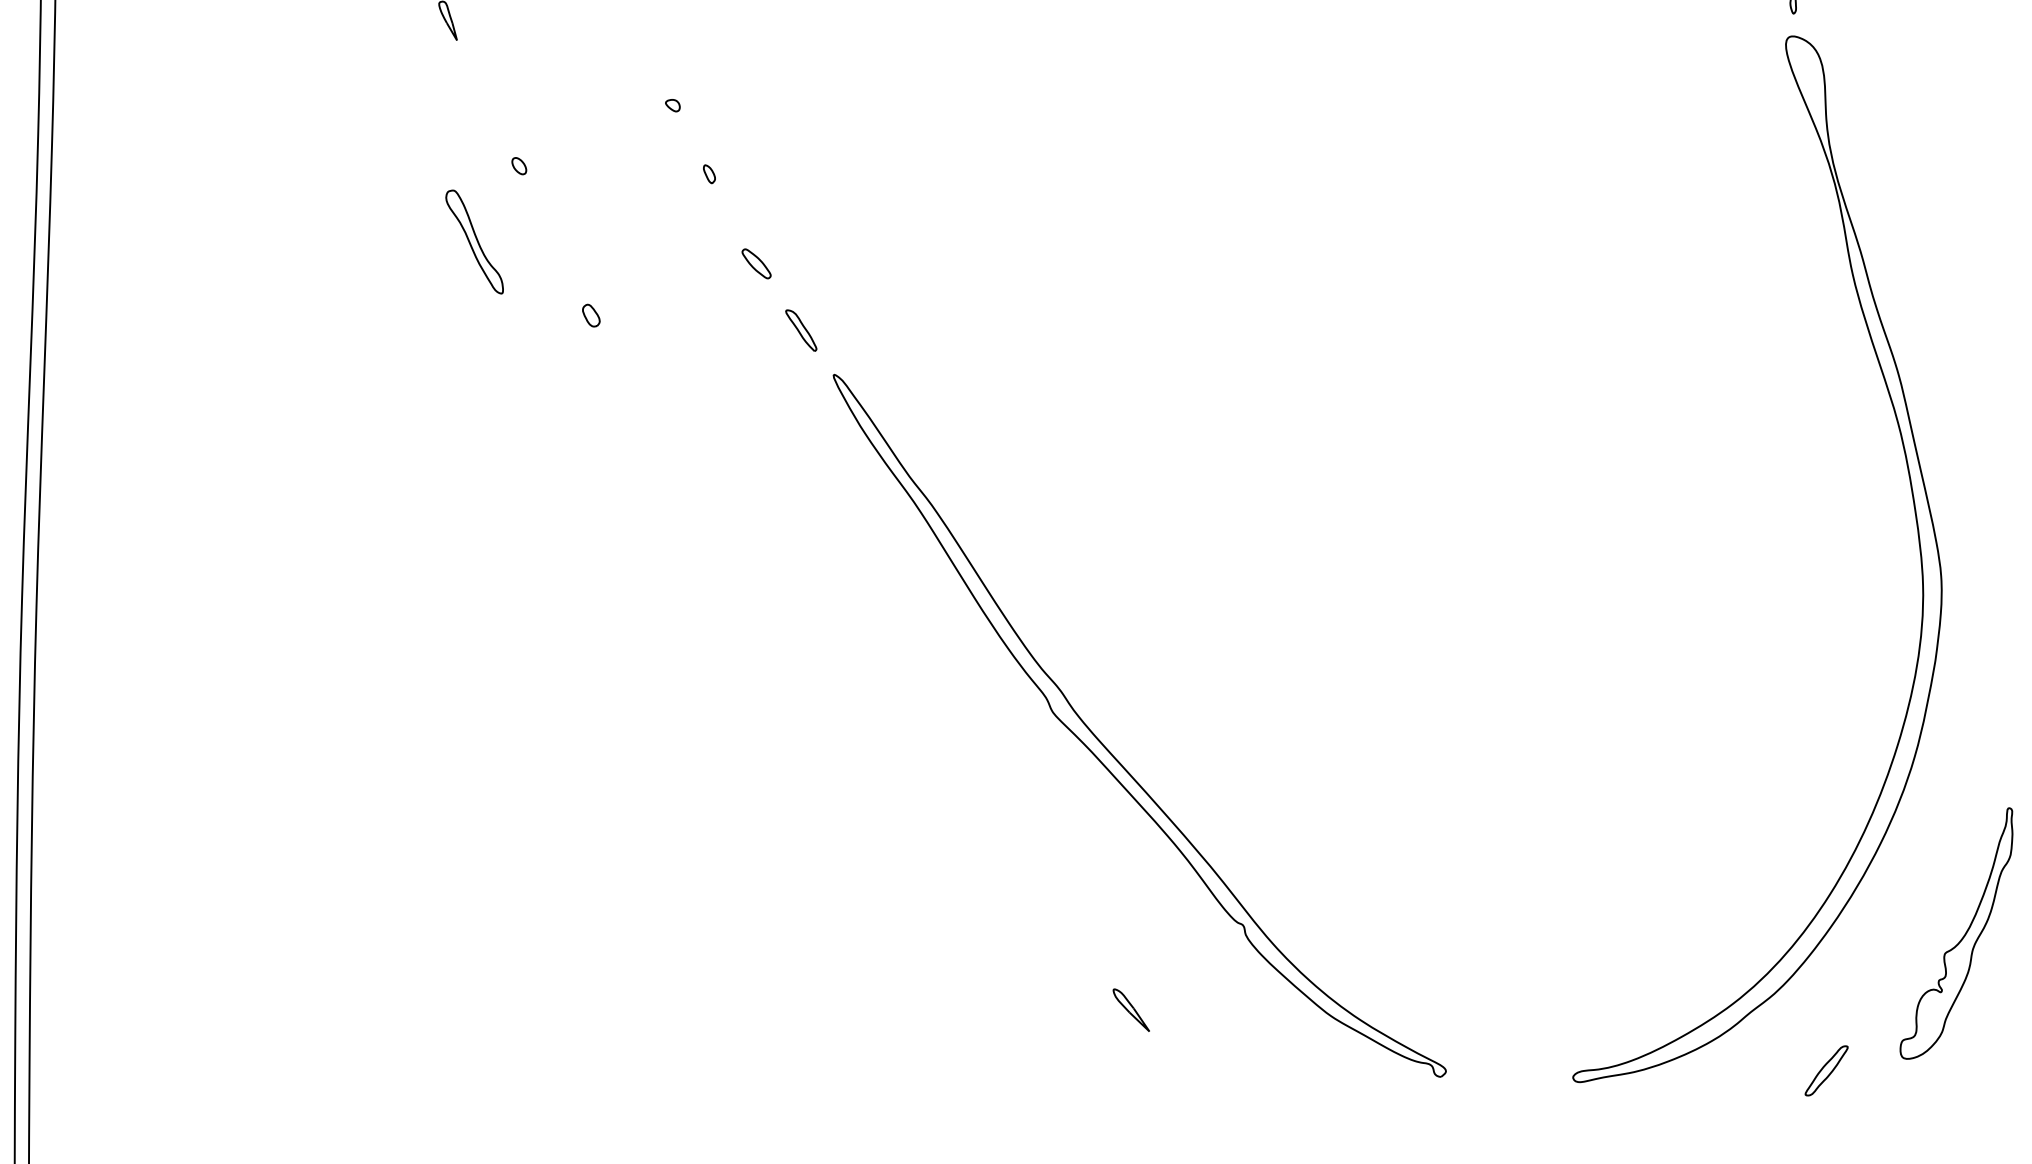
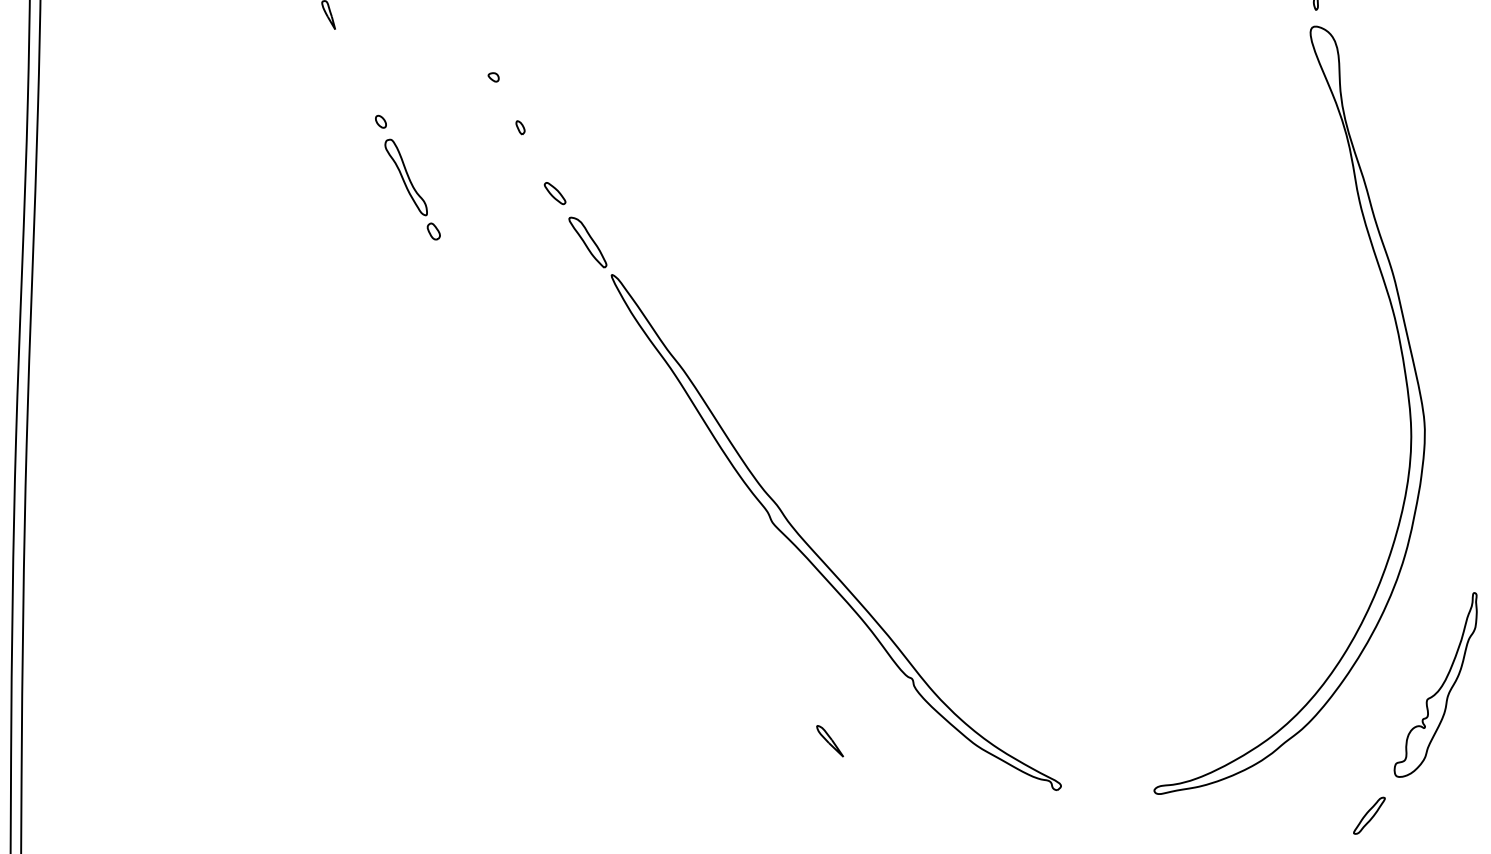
curve: (470, 242) -> (403, 177), moved
part: (800, 330) -> (587, 242), size x1.67
part: (1826, 1070) -> (1369, 815), moved

